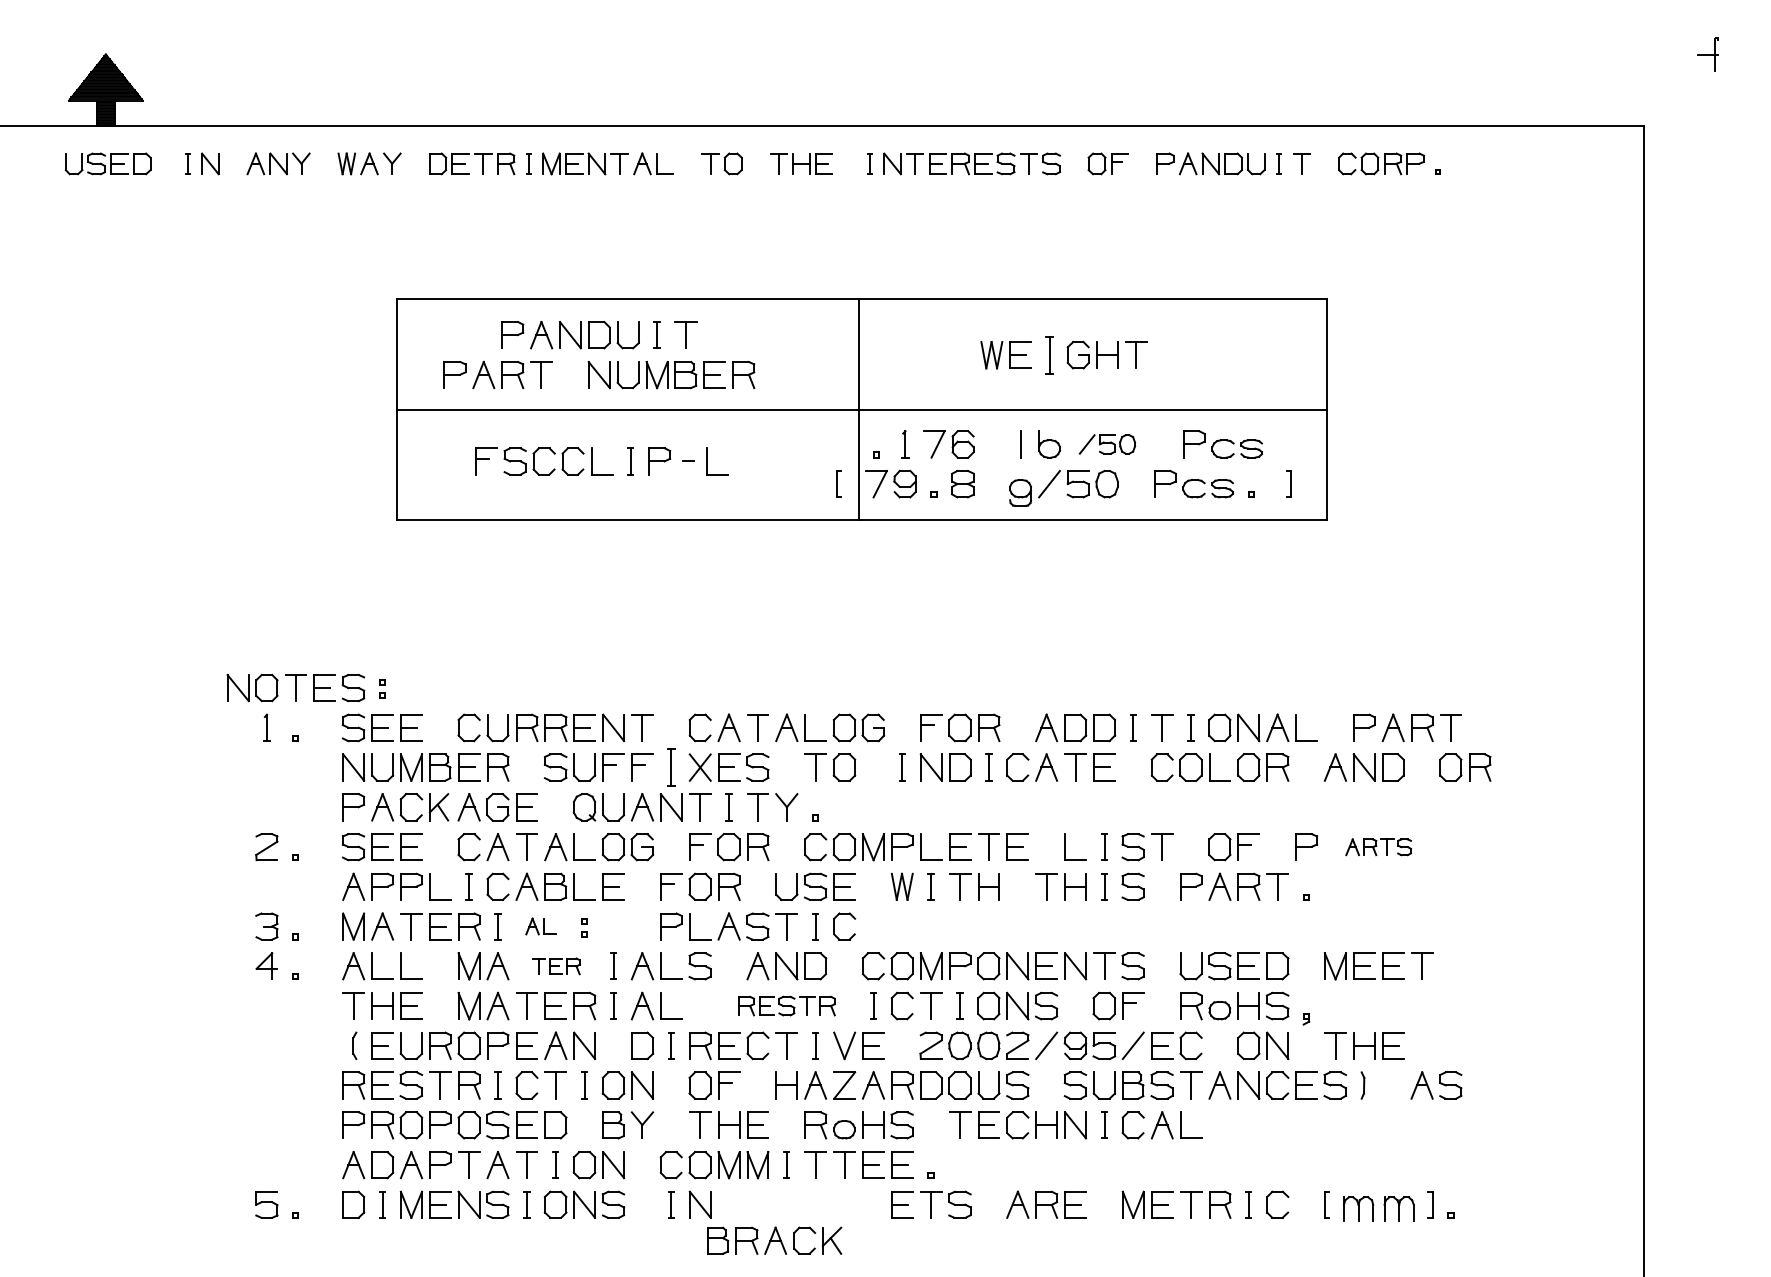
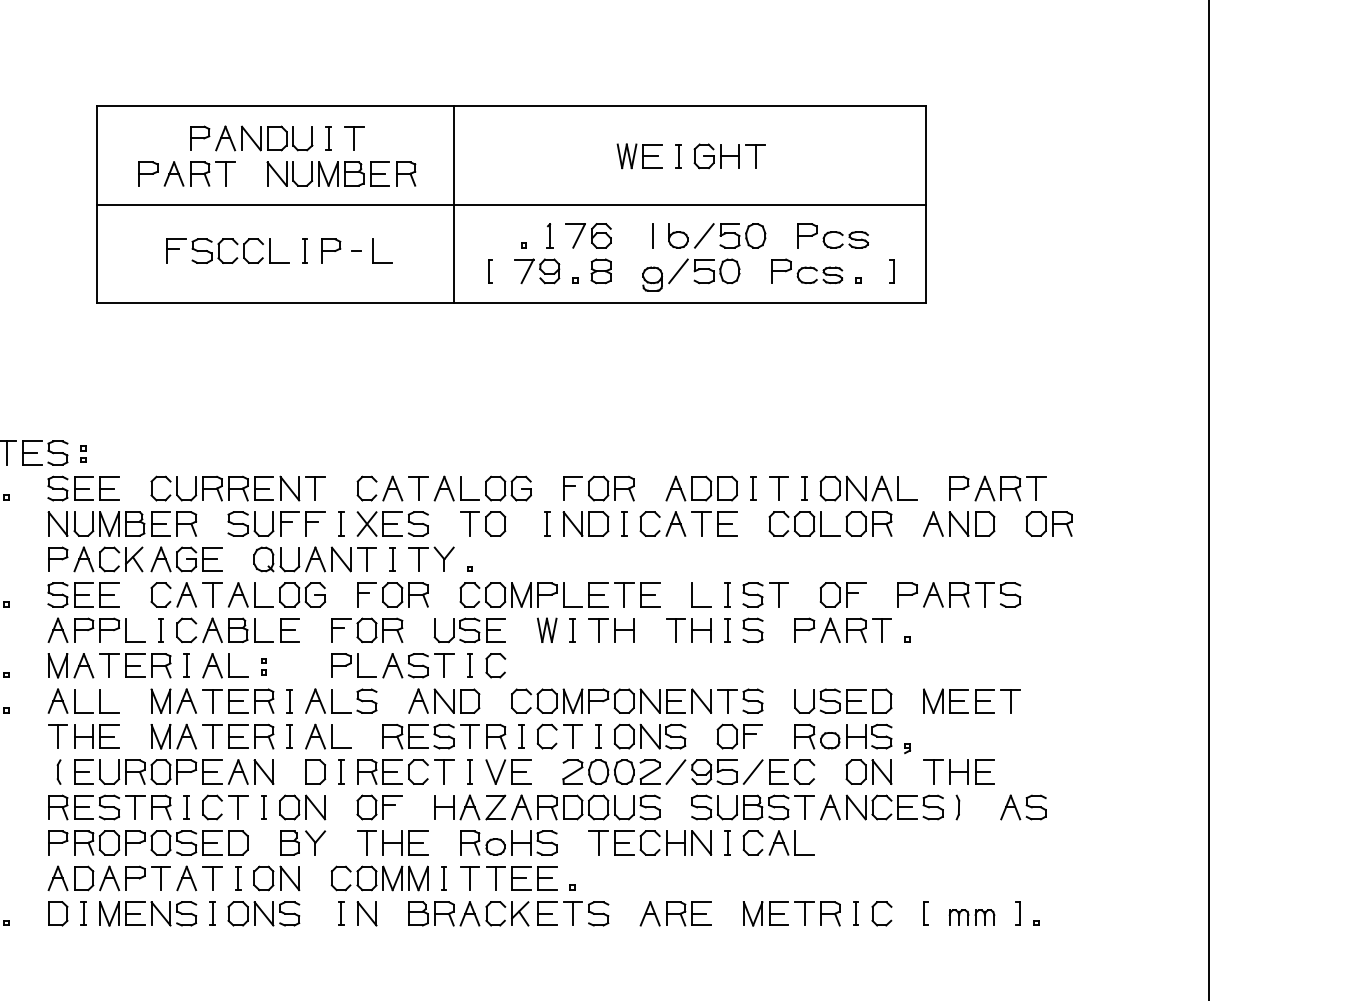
part: (1049, 354) -> (678, 155), size x0.71
line: (858, 409) -> (453, 204), moved
part: (1107, 444) -> (730, 235), size x1.43
part: (671, 767) -> (341, 523), size x0.71
part: (1378, 847) -> (971, 595), size x1.67
part: (540, 926) -> (224, 665), size x1.67
part: (556, 966) -> (238, 701), size x1.67
part: (787, 1005) -> (444, 736), size x1.43
part: (1378, 1208) -> (971, 917), size x0.71
part: (774, 1240) -> (468, 913), moved

